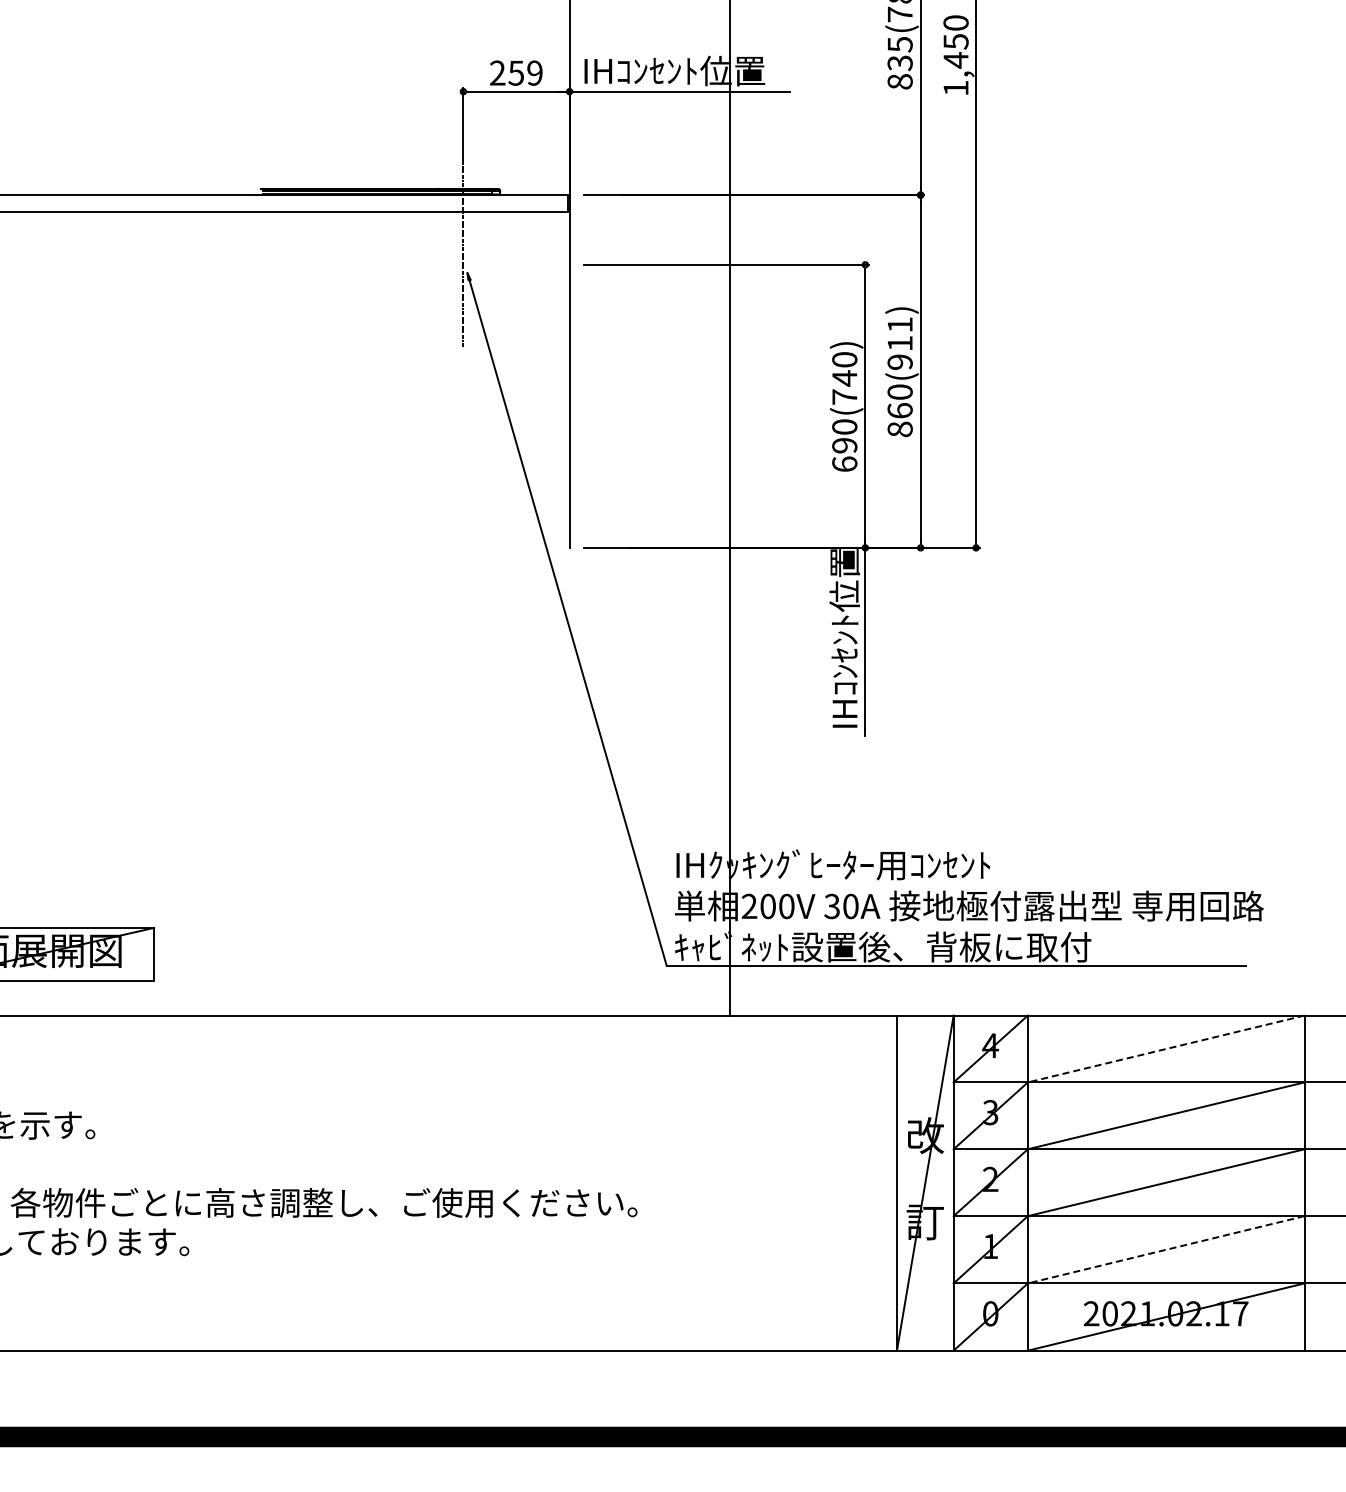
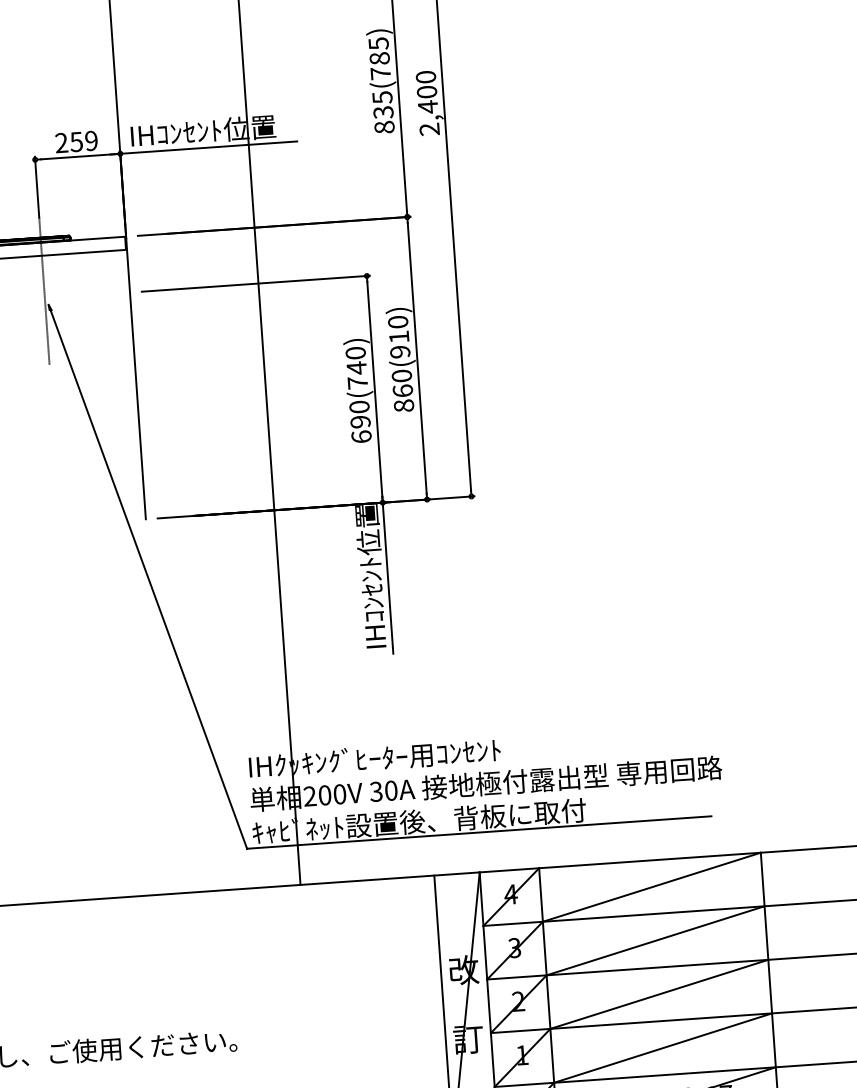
text: (955, 65) -> (427, 111), 1,450 -> 2,400
text: (899, 324) -> (397, 321), 860(911) -> 860(910)
line: (1165, 1049) -> (651, 887), dashed -> solid
line: (1165, 1249) -> (662, 1047), dashed -> solid

